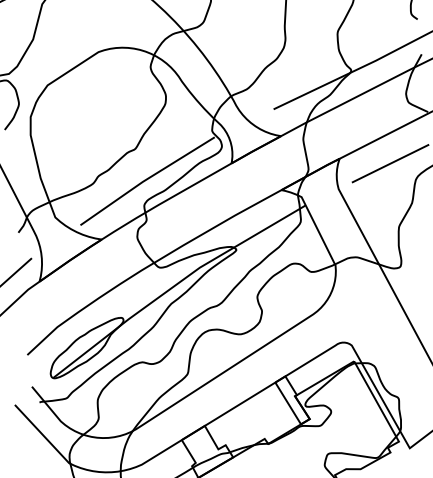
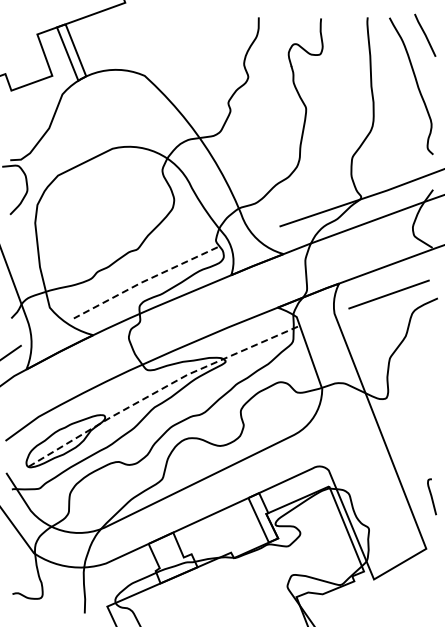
line: (145, 180) -> (143, 281), solid -> dashed
line: (176, 285) -> (161, 389), solid -> dashed

